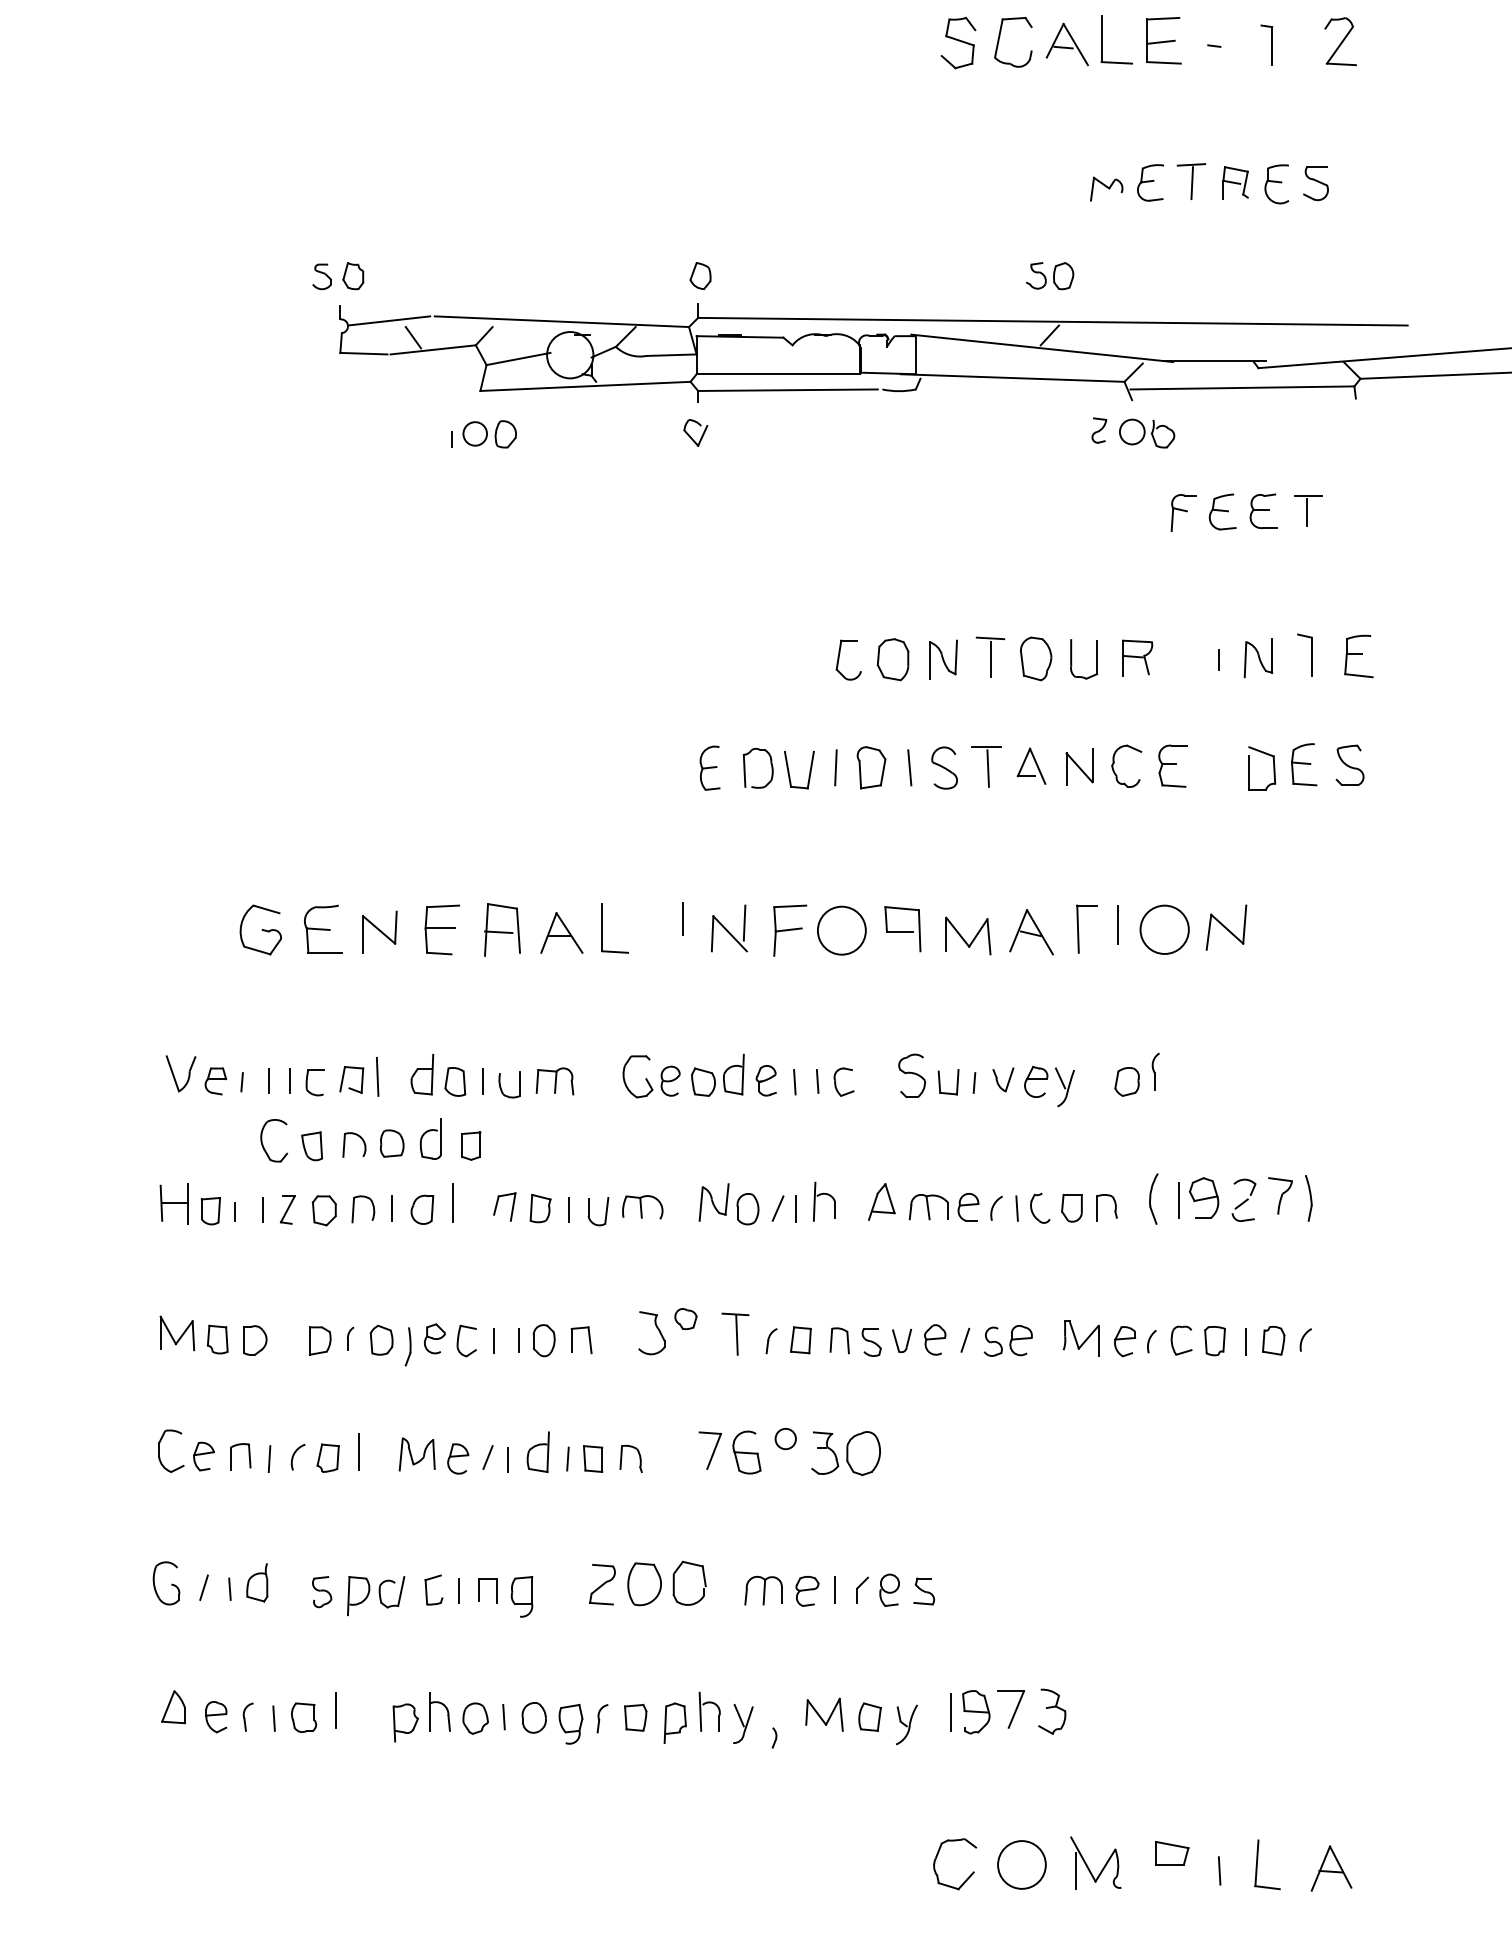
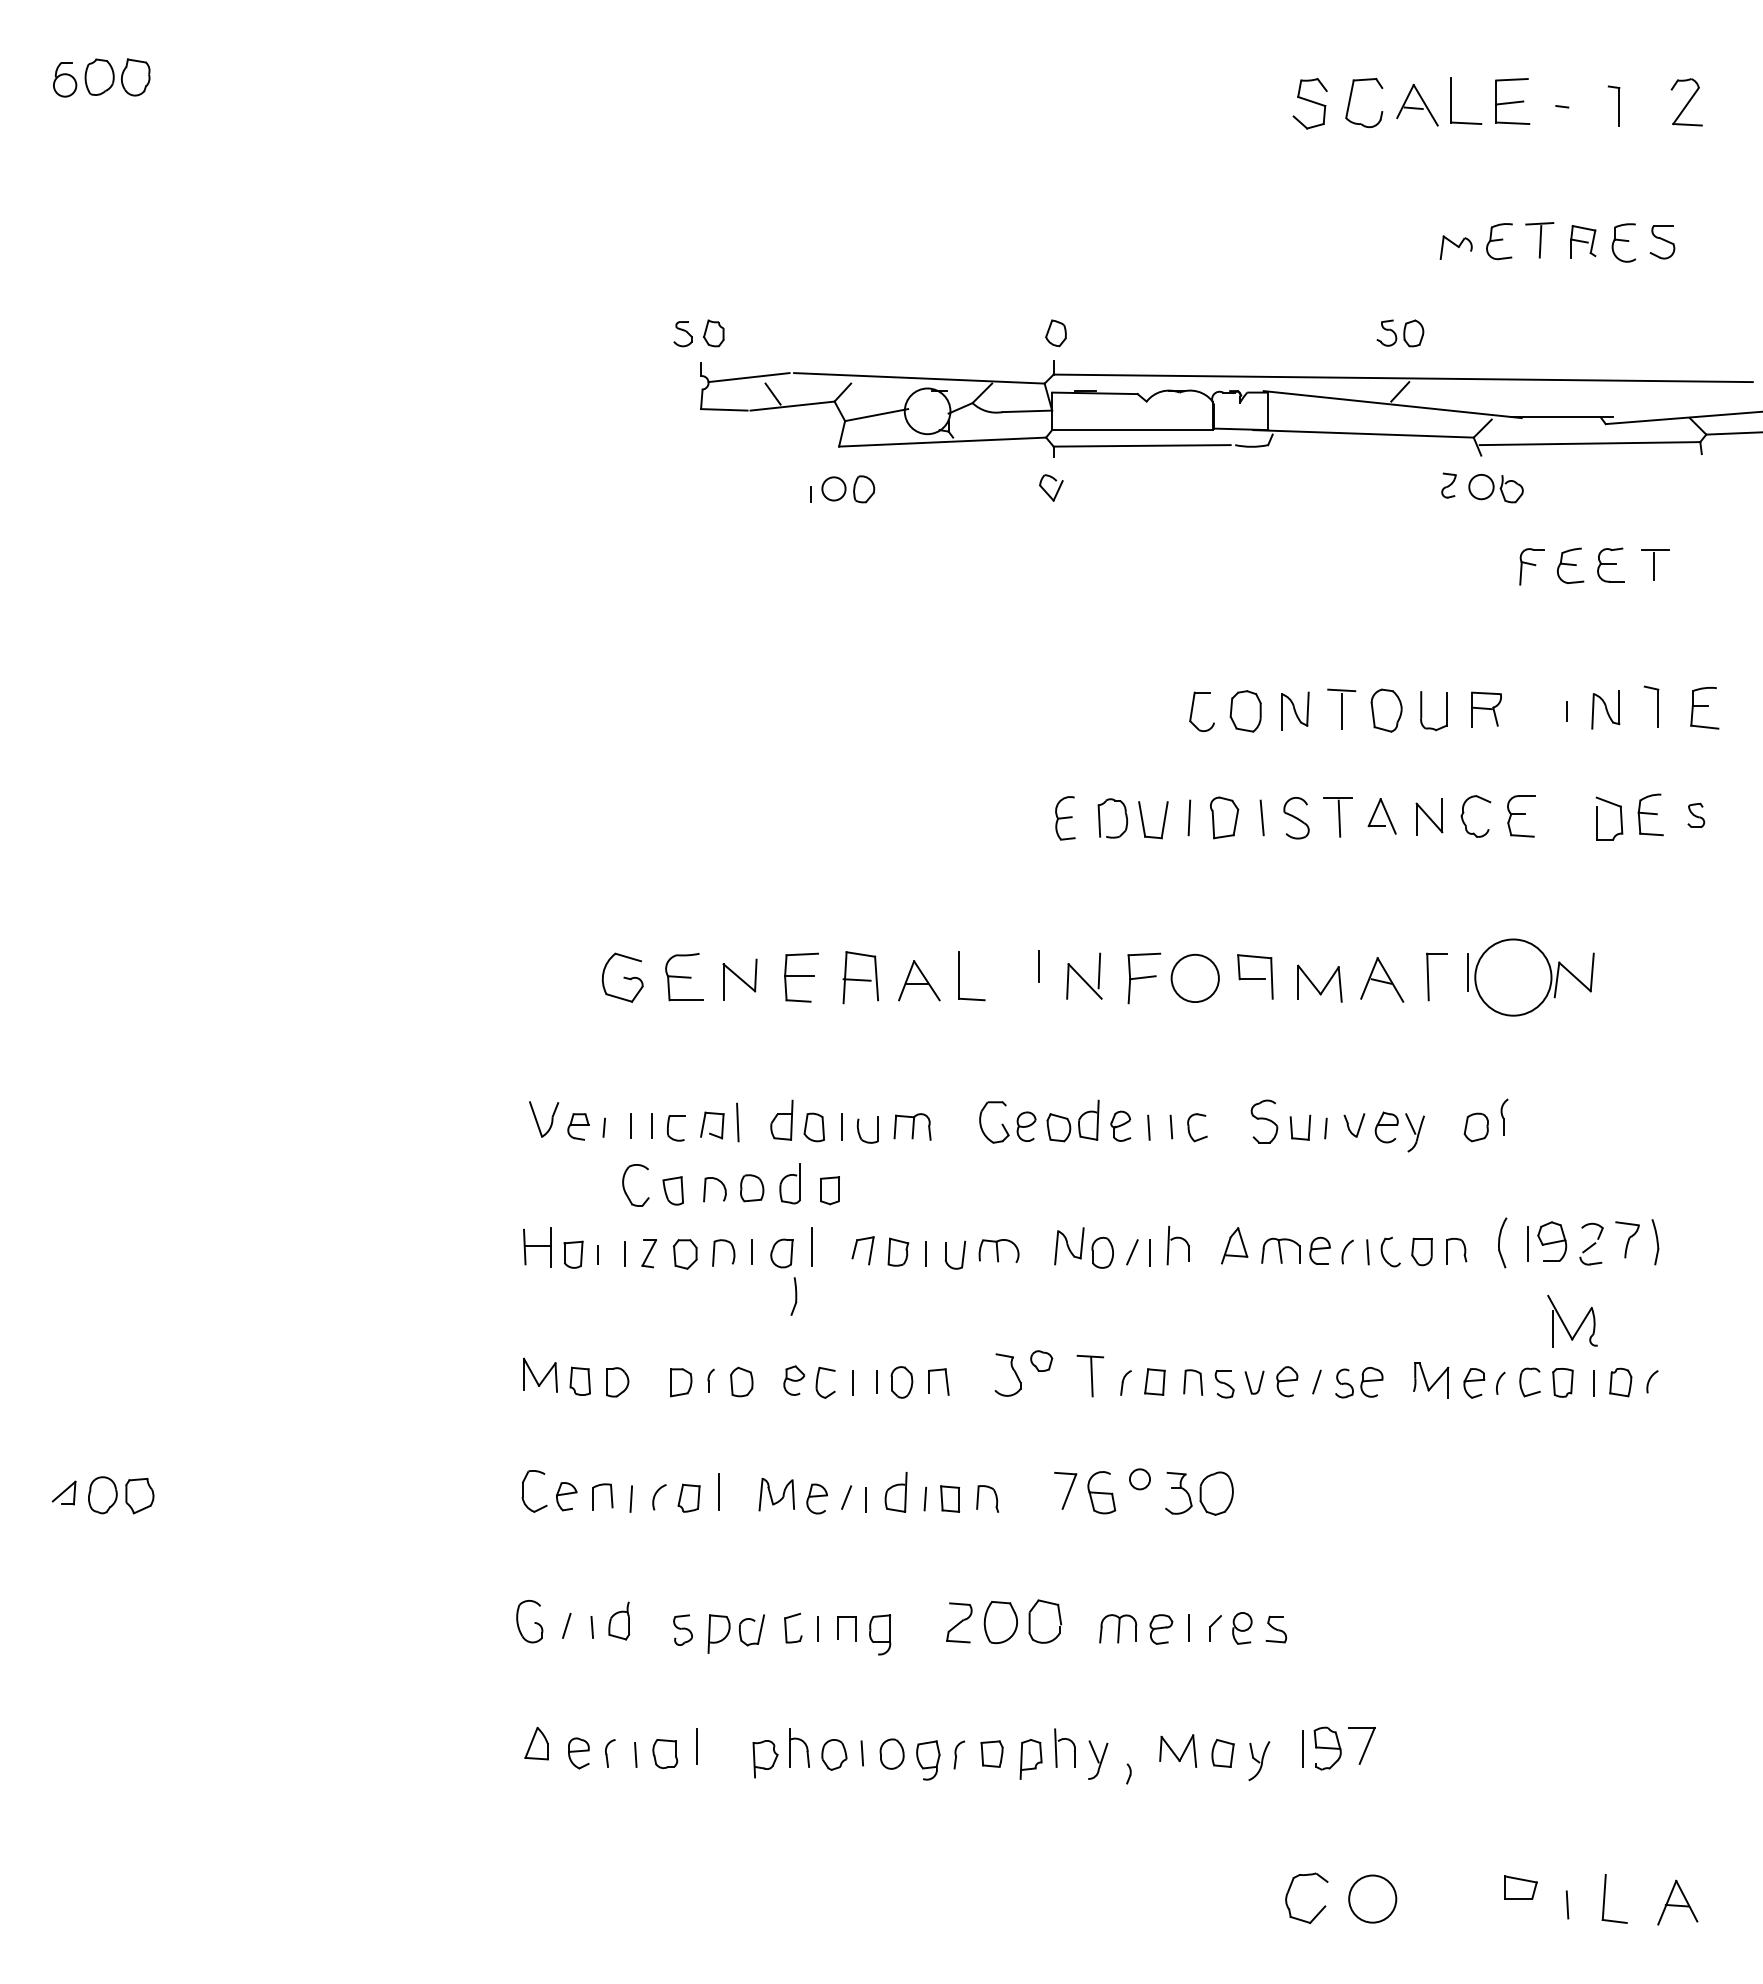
part: (1350, 765) -> (1696, 815), size x0.6
circle: (1164, 929) -> (1513, 977), size x1.6
part: (407, 1346) -> (793, 1296), moved
part: (1052, 1711) -> (1402, 1747), removed
part: (1088, 1866) -> (1565, 1324), moved

